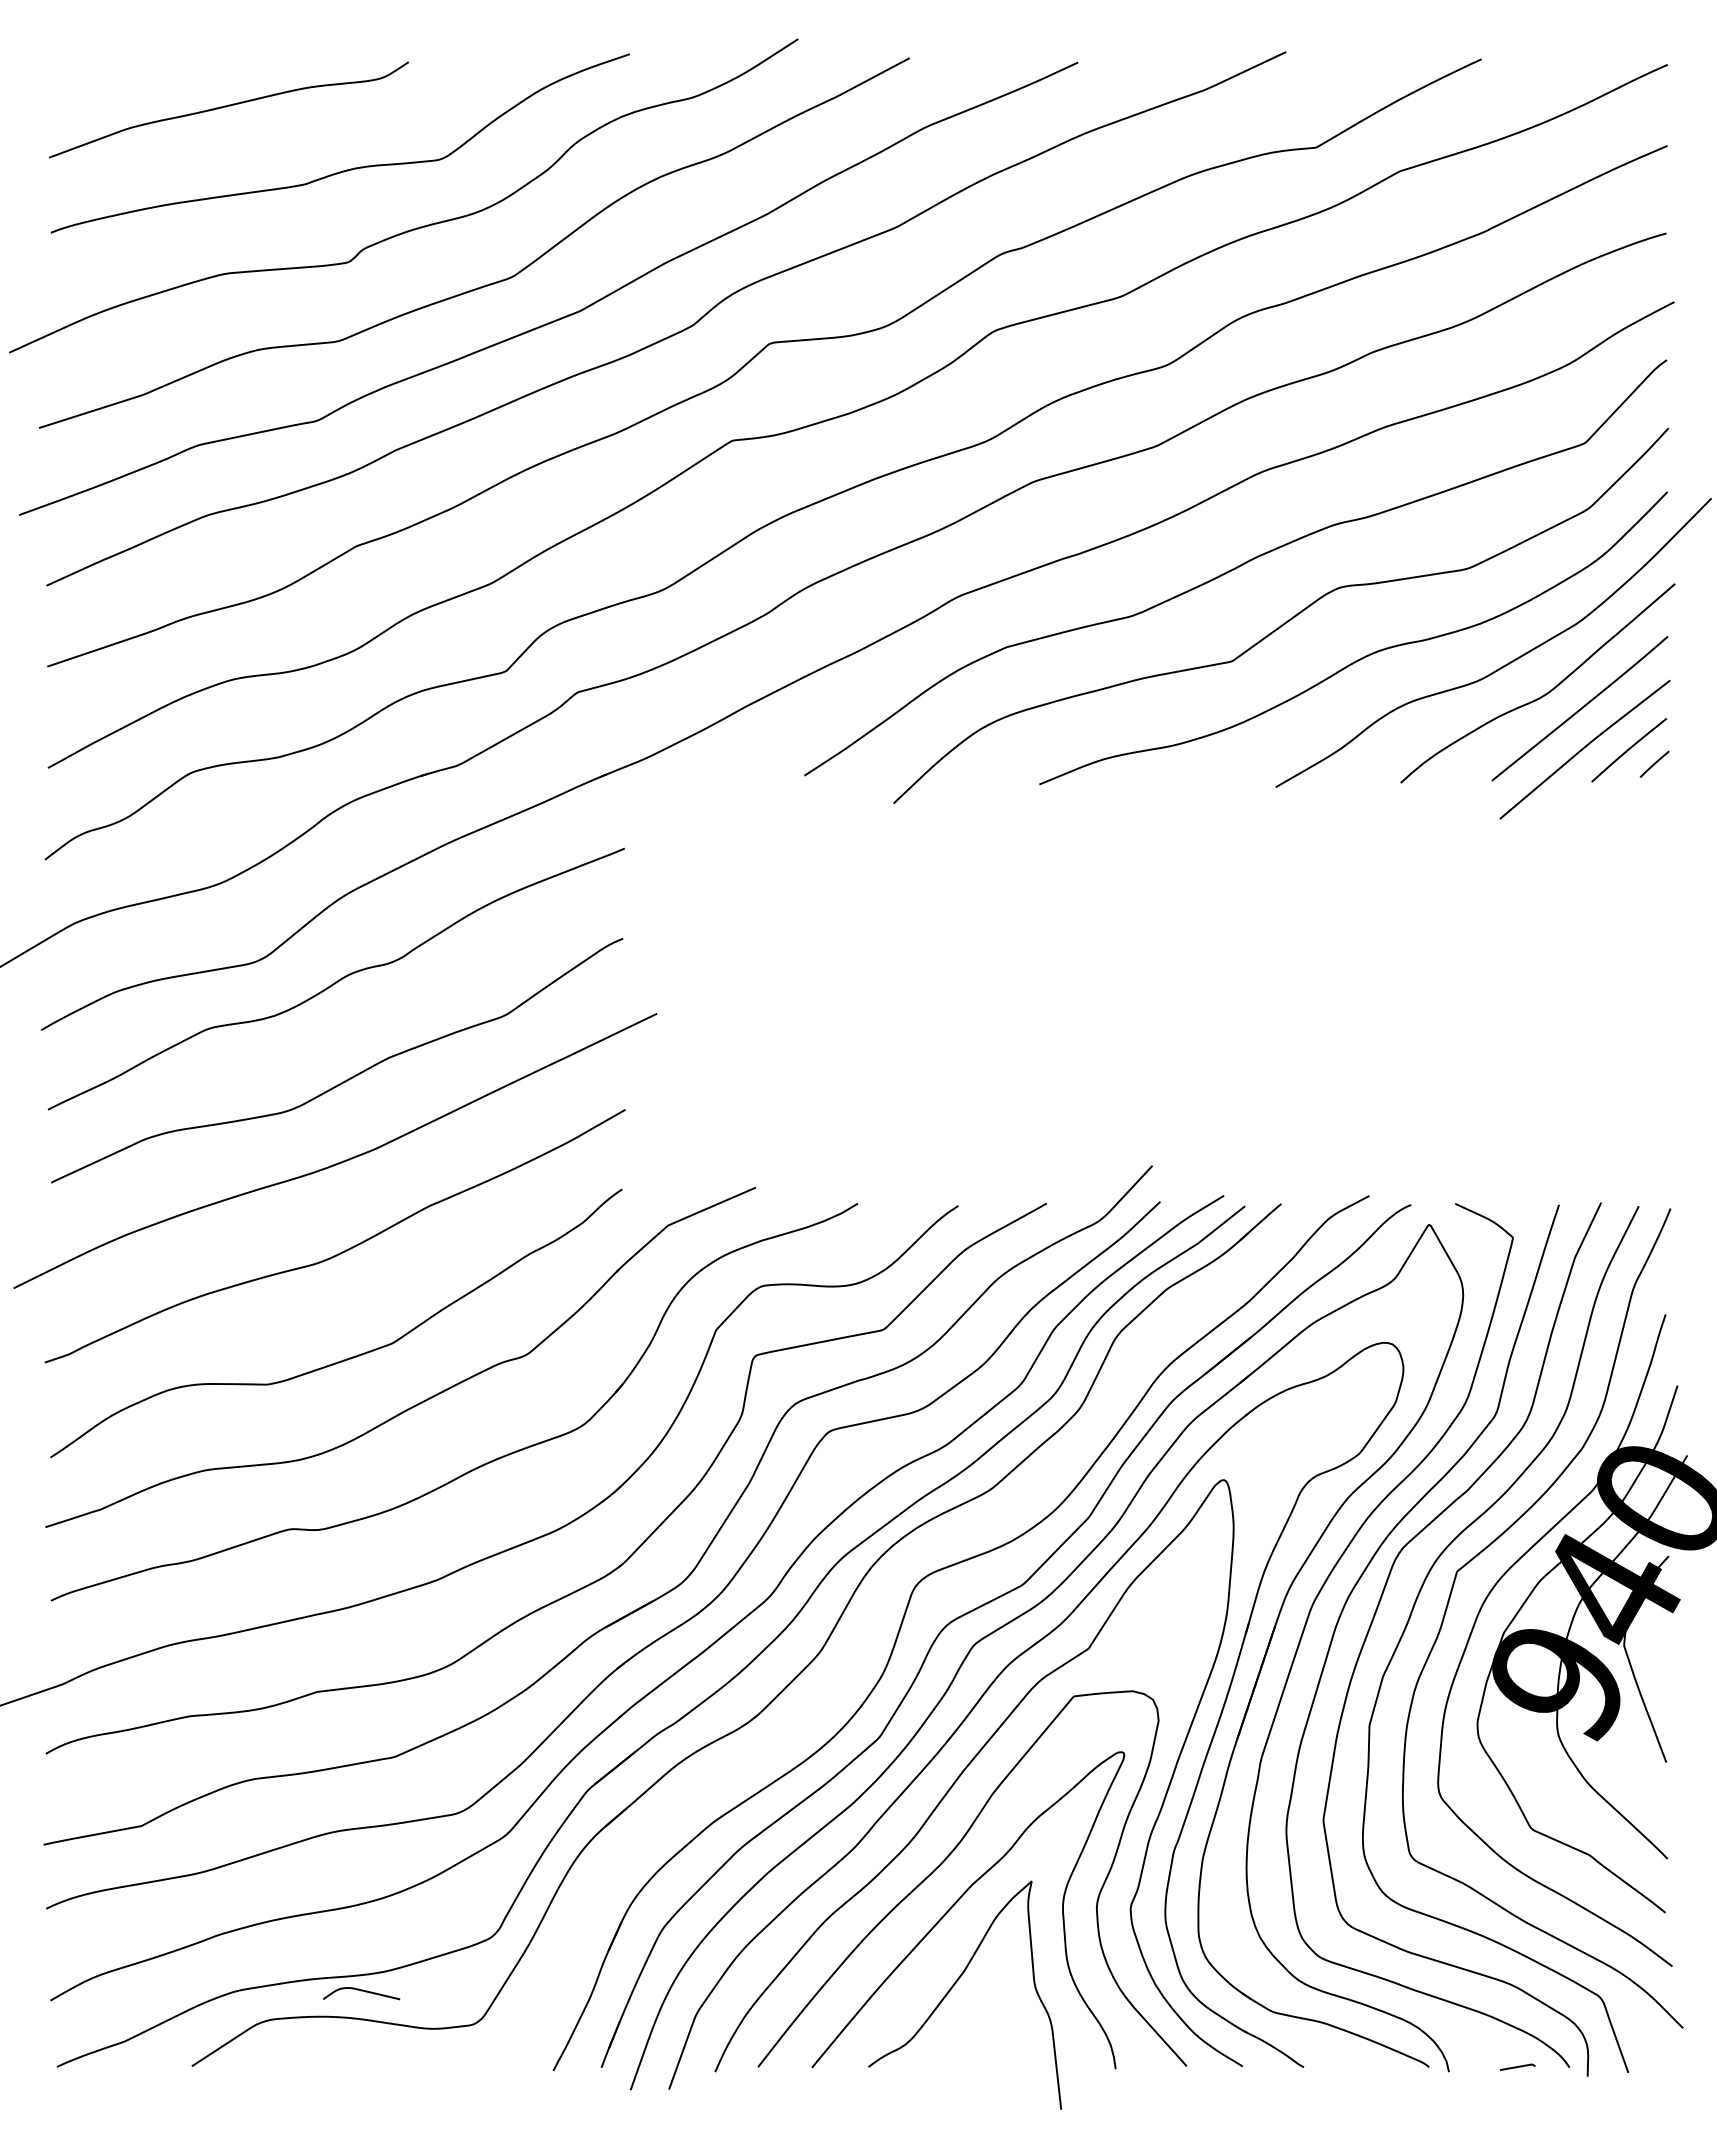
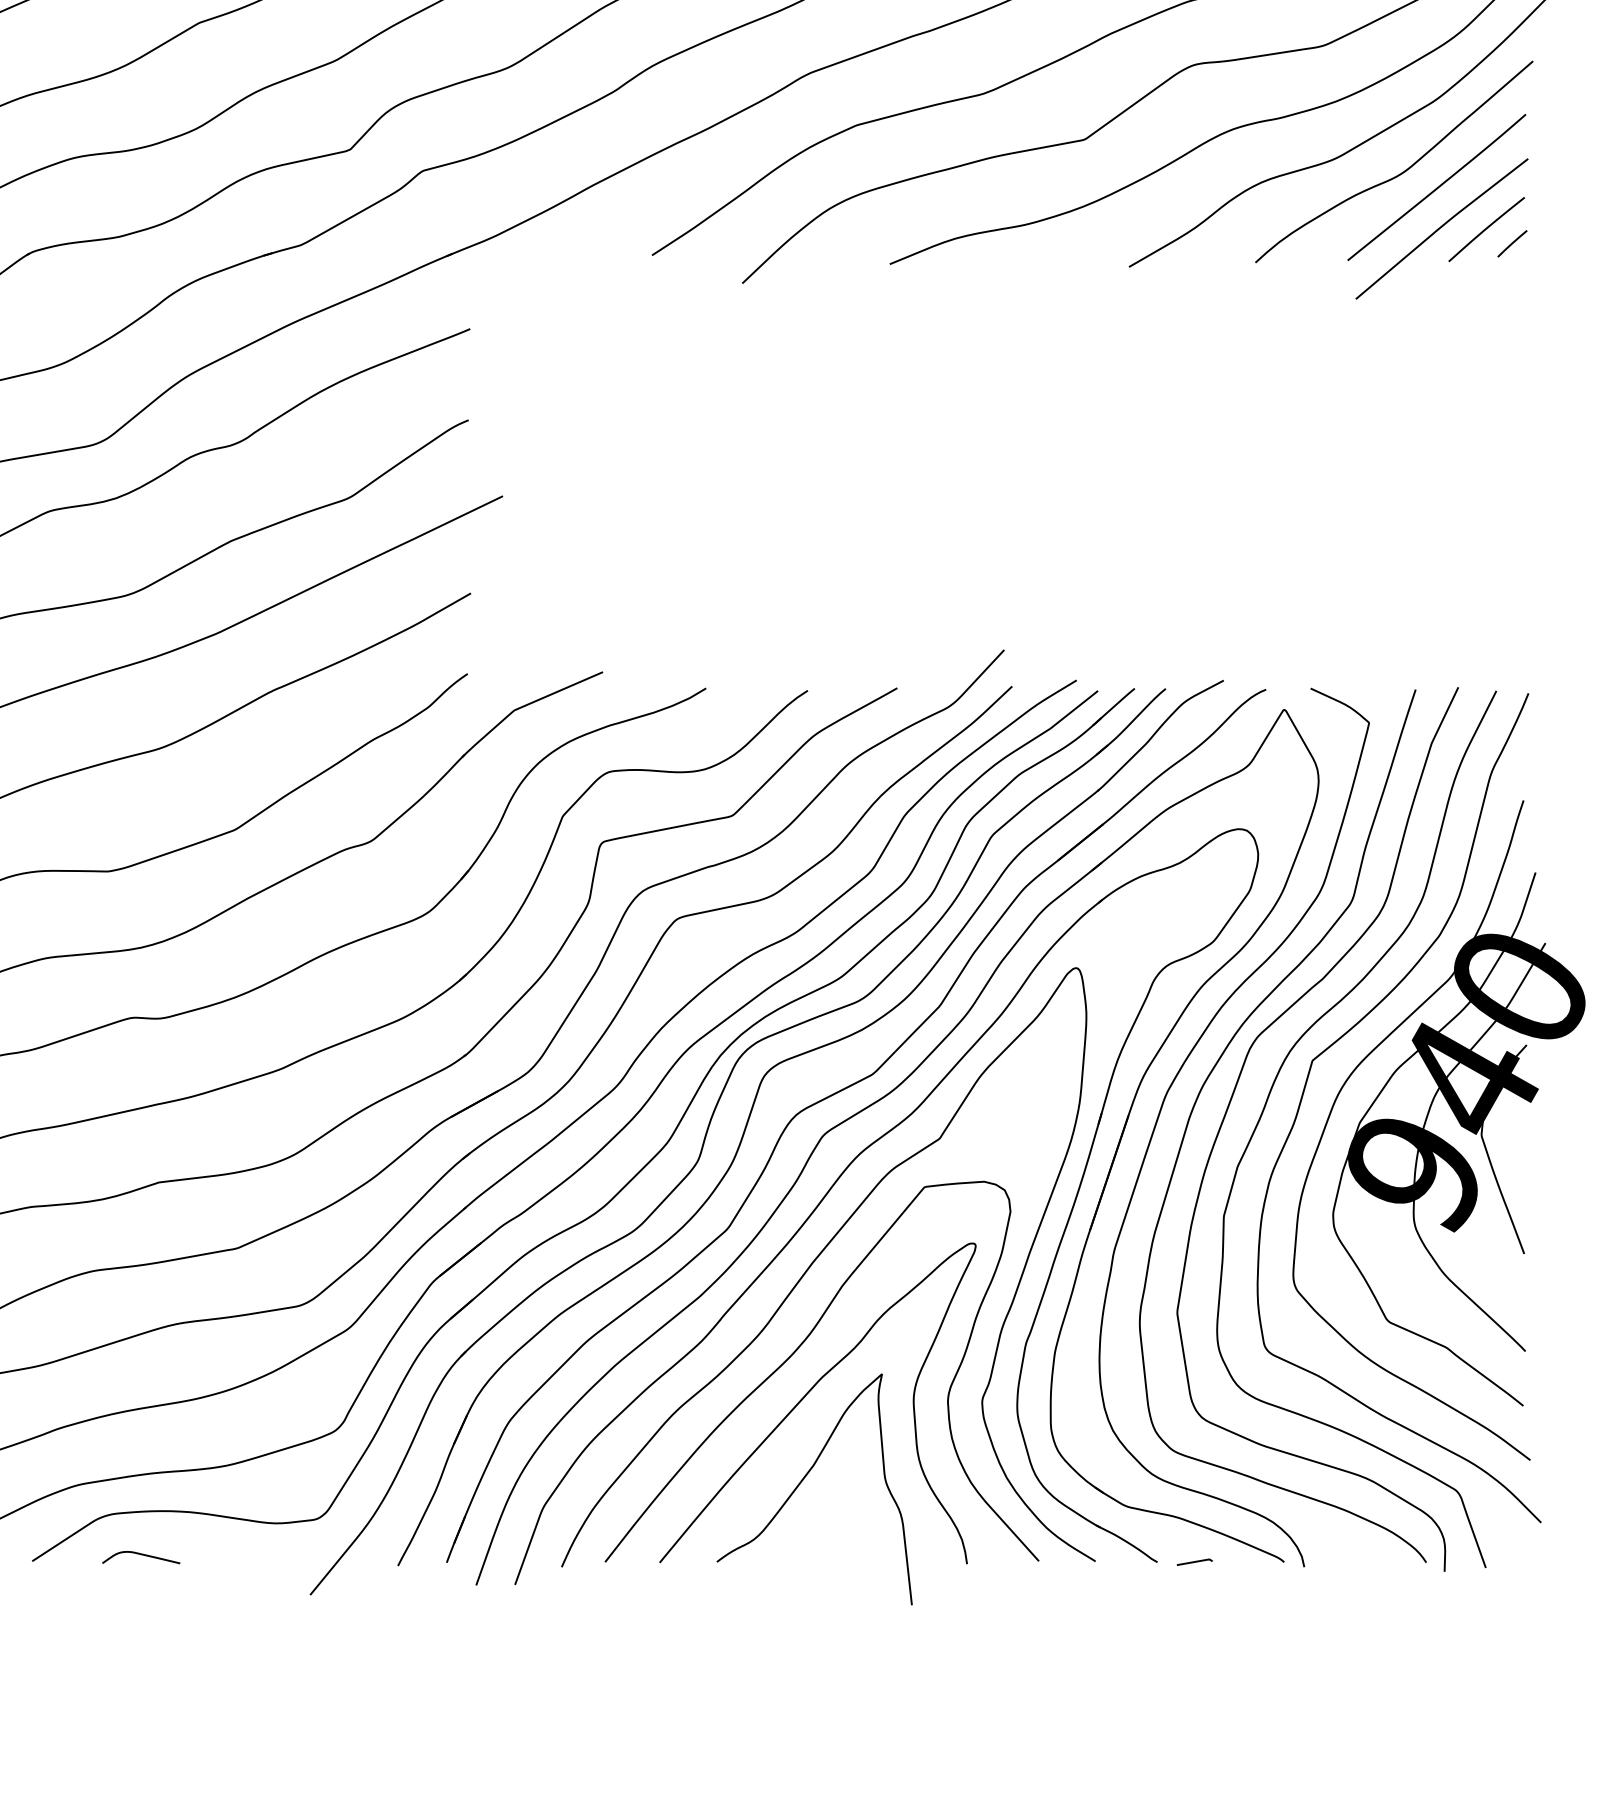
part: (859, 1643) -> (707, 1133), added
curve: (361, 1991) -> (141, 1555), moved
curve: (1517, 2066) -> (1194, 1561), moved

